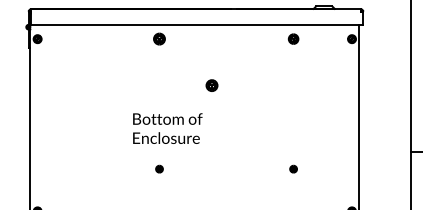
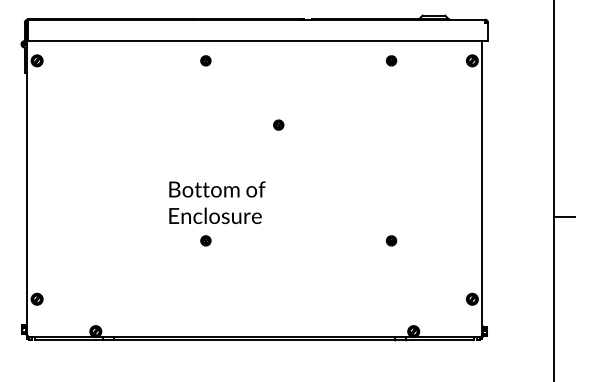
part: (159, 38) -> (205, 60), size x0.62
part: (293, 38) -> (391, 60), size x0.71
part: (211, 85) -> (278, 124), size x0.62
text: (167, 128) -> (217, 202), moved

